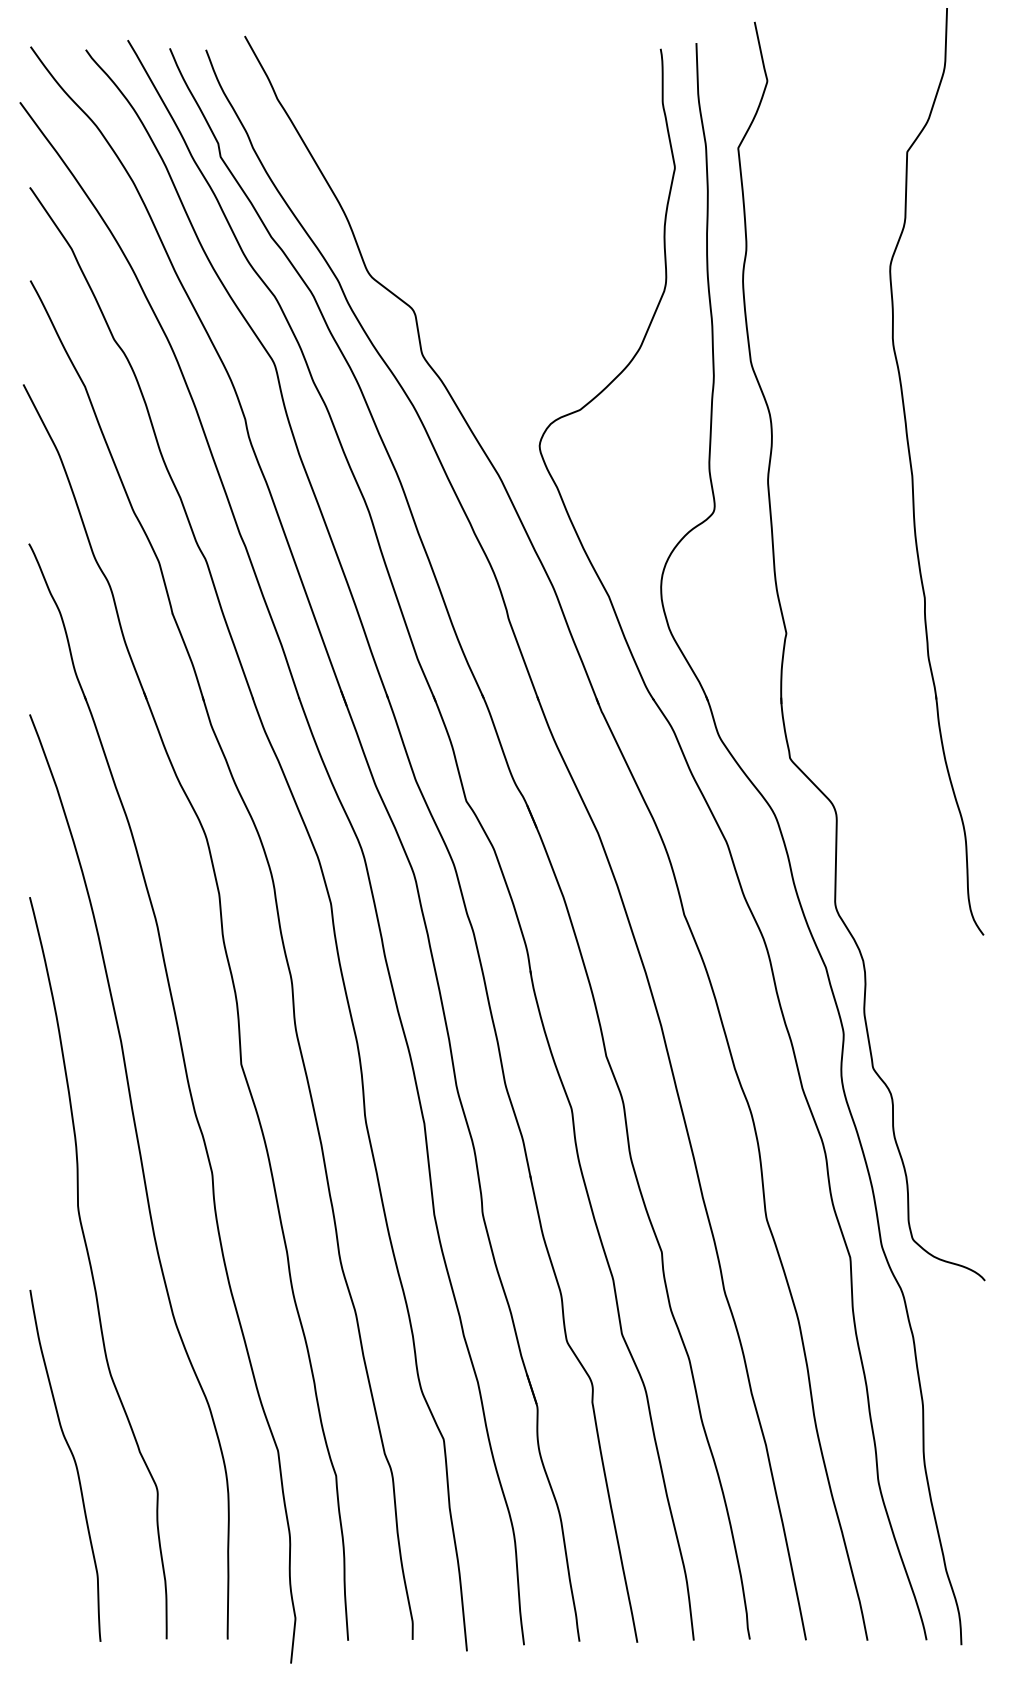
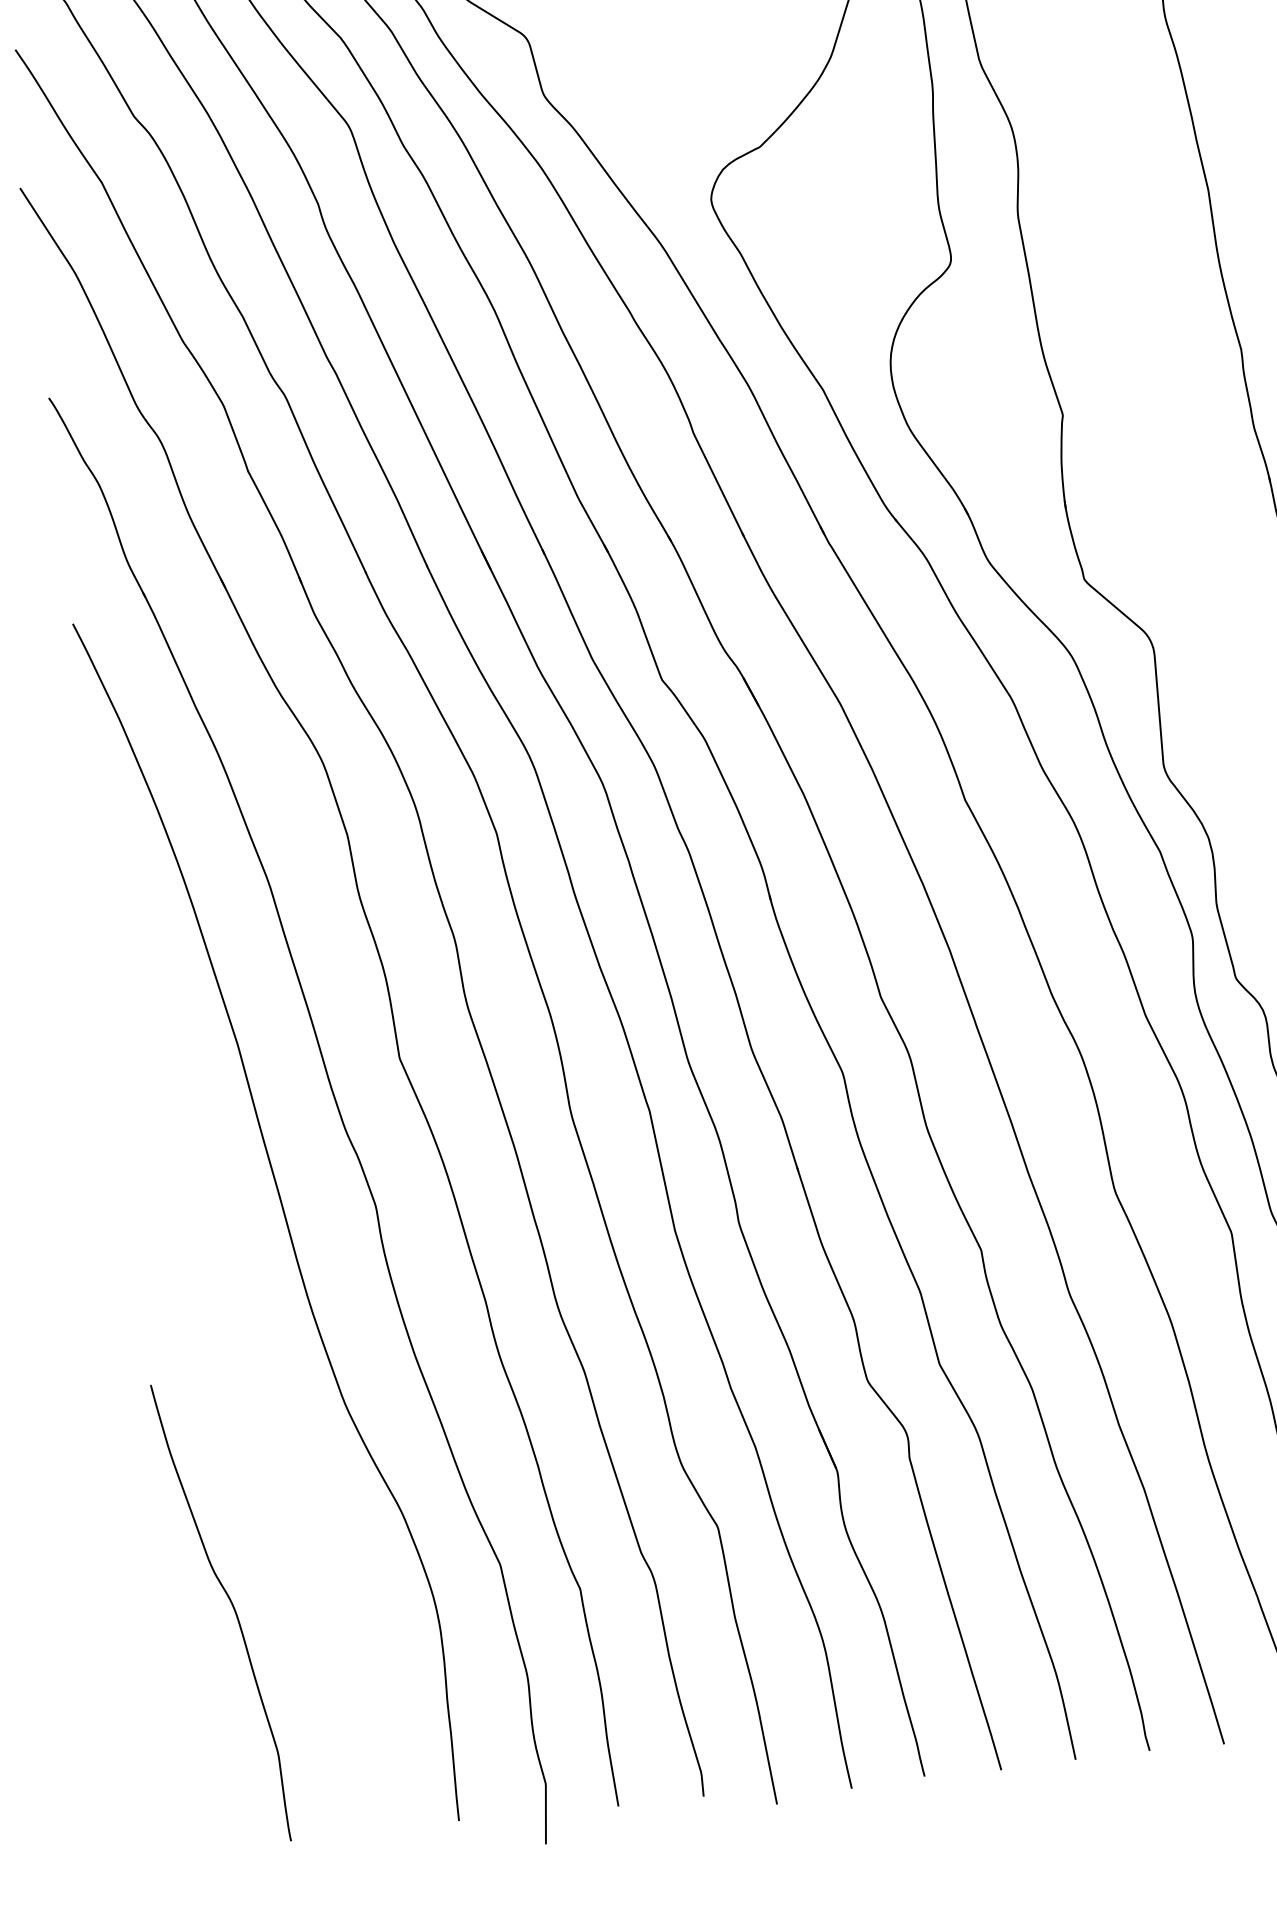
curve: (92, 1268) -> (230, 1348), removed

